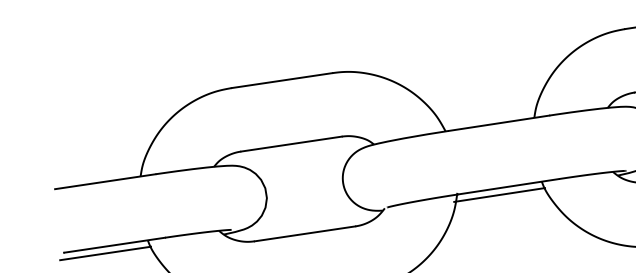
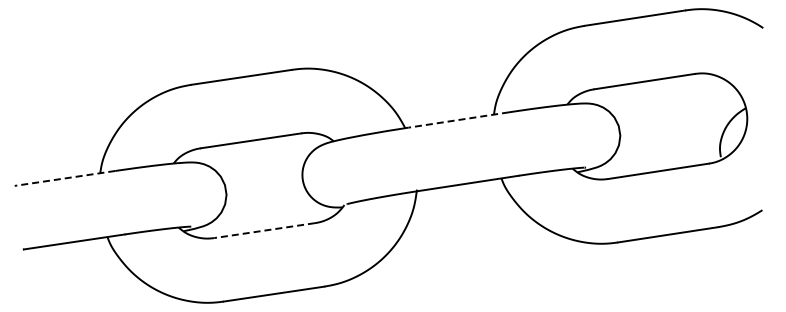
line: (498, 123) -> (458, 120), solid -> dashed
line: (104, 181) -> (64, 178), solid -> dashed
line: (498, 194) -> (458, 191), removed
line: (304, 233) -> (264, 230), solid -> dashed
line: (104, 252) -> (64, 249), removed

